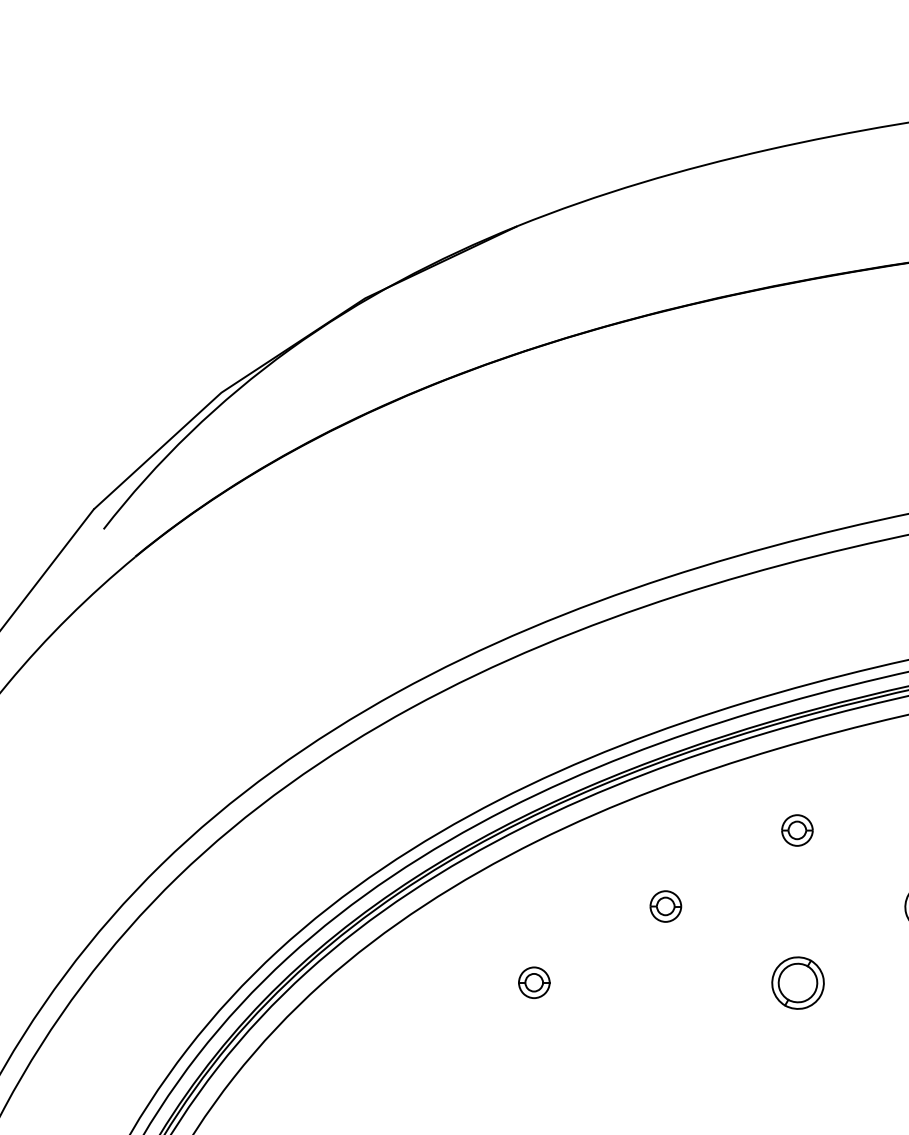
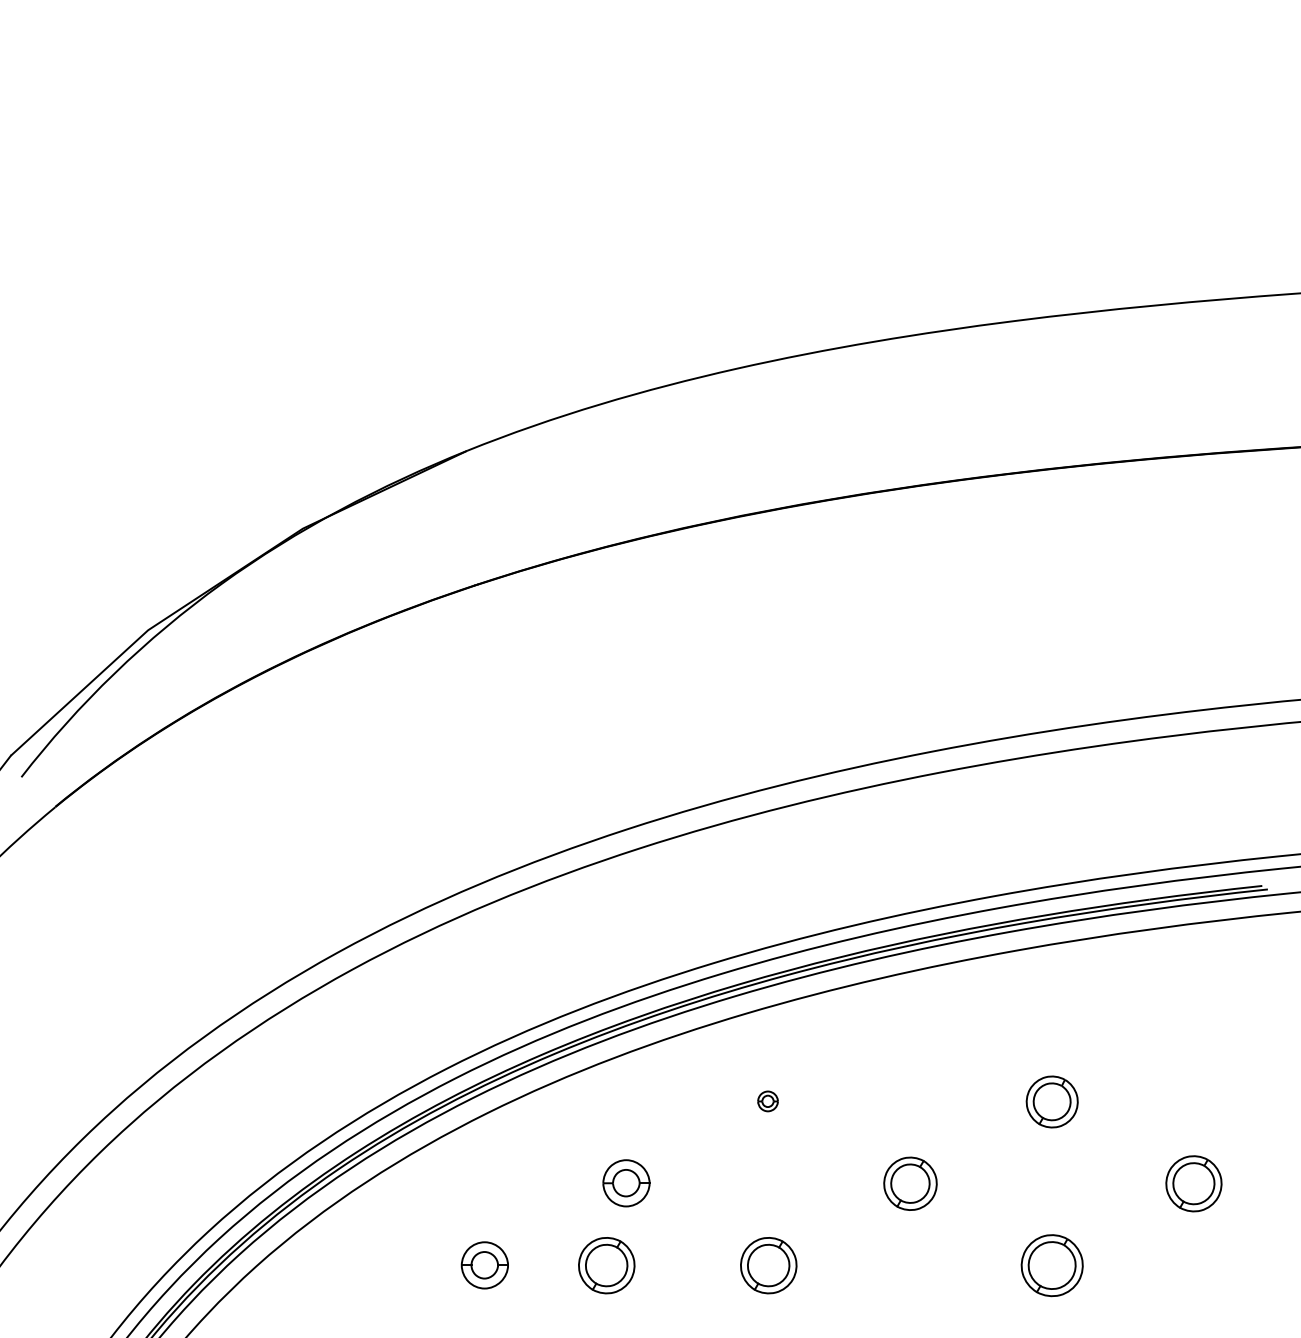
part: (796, 830) -> (767, 1101), size x0.6
part: (665, 905) -> (626, 1182), size x1.4
part: (533, 982) -> (484, 1264), size x1.4
part: (647, 983) -> (606, 1265), added

